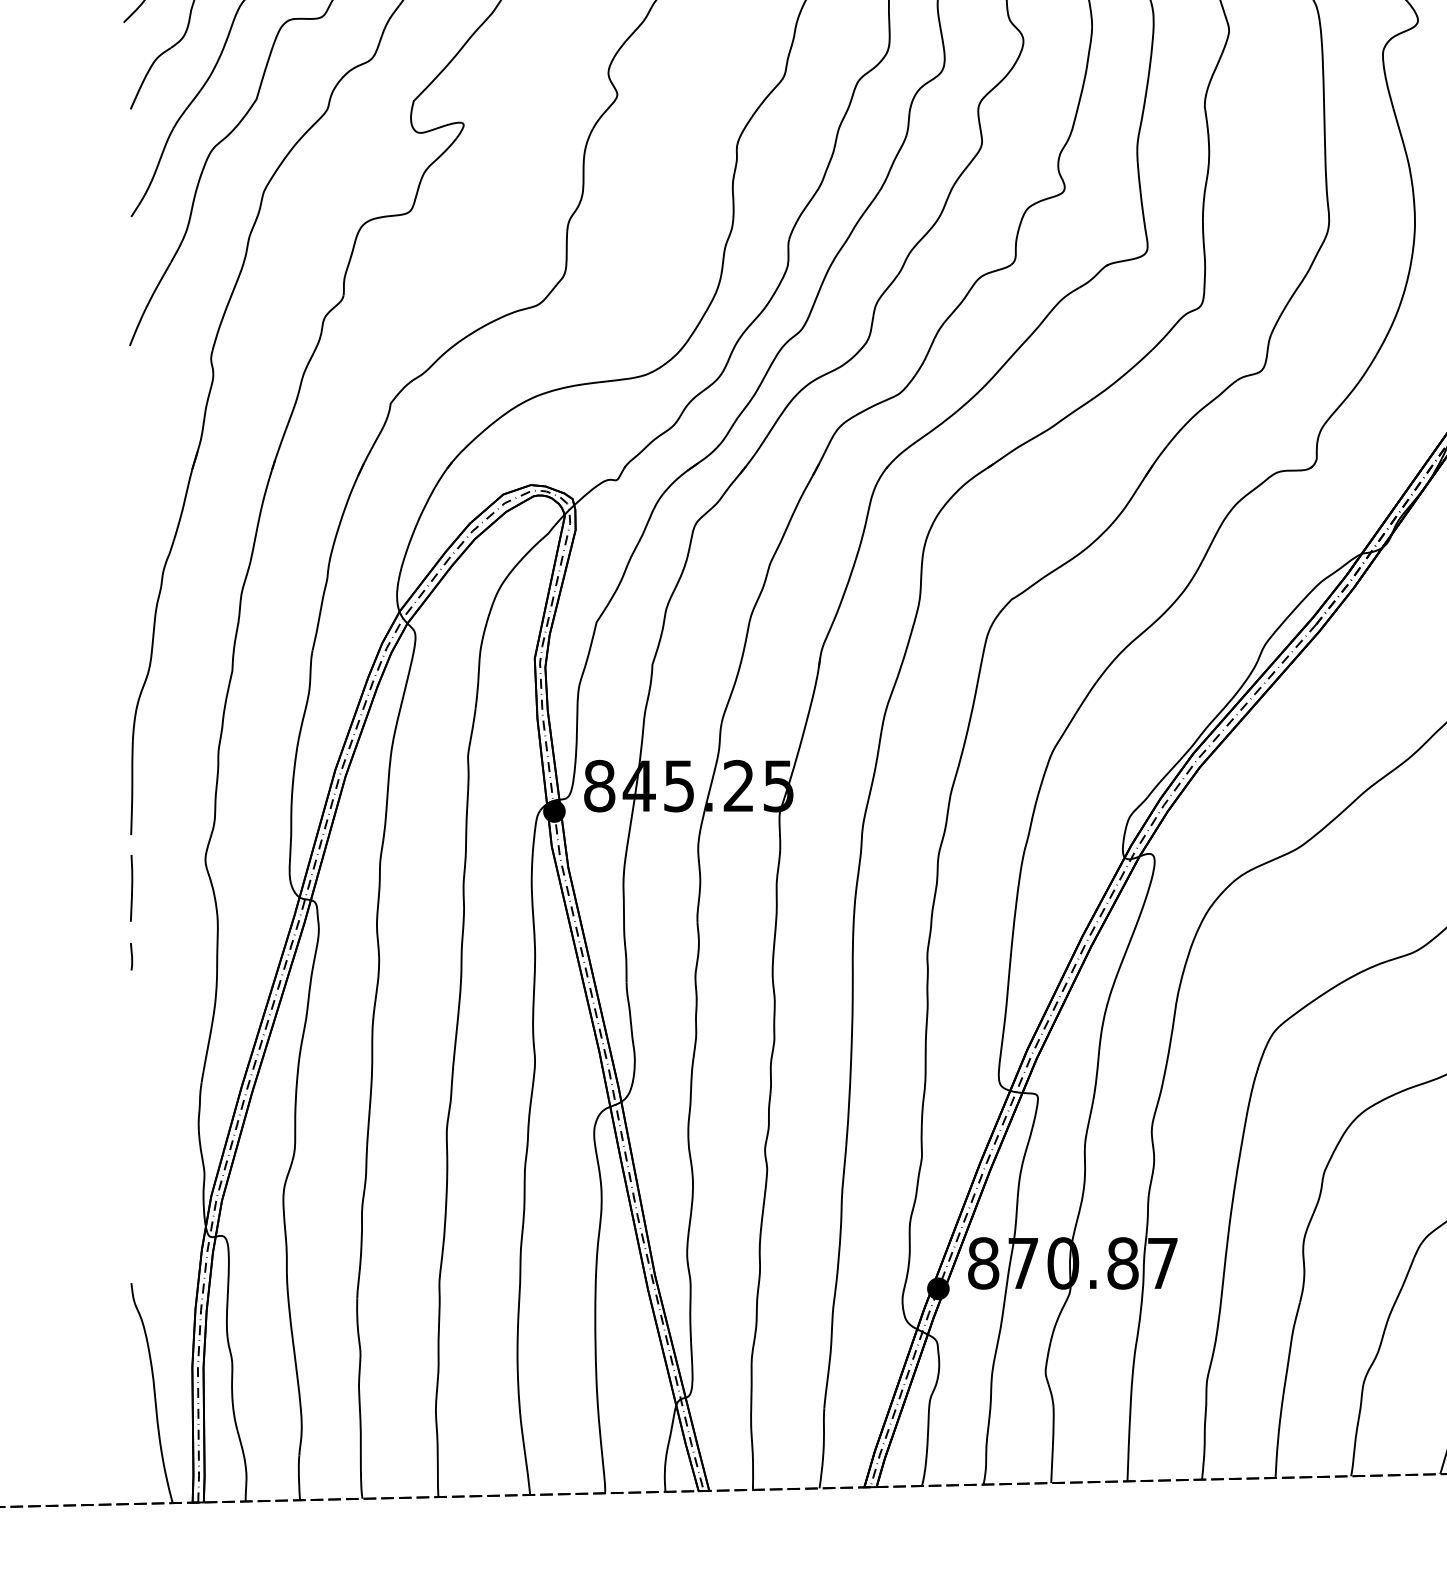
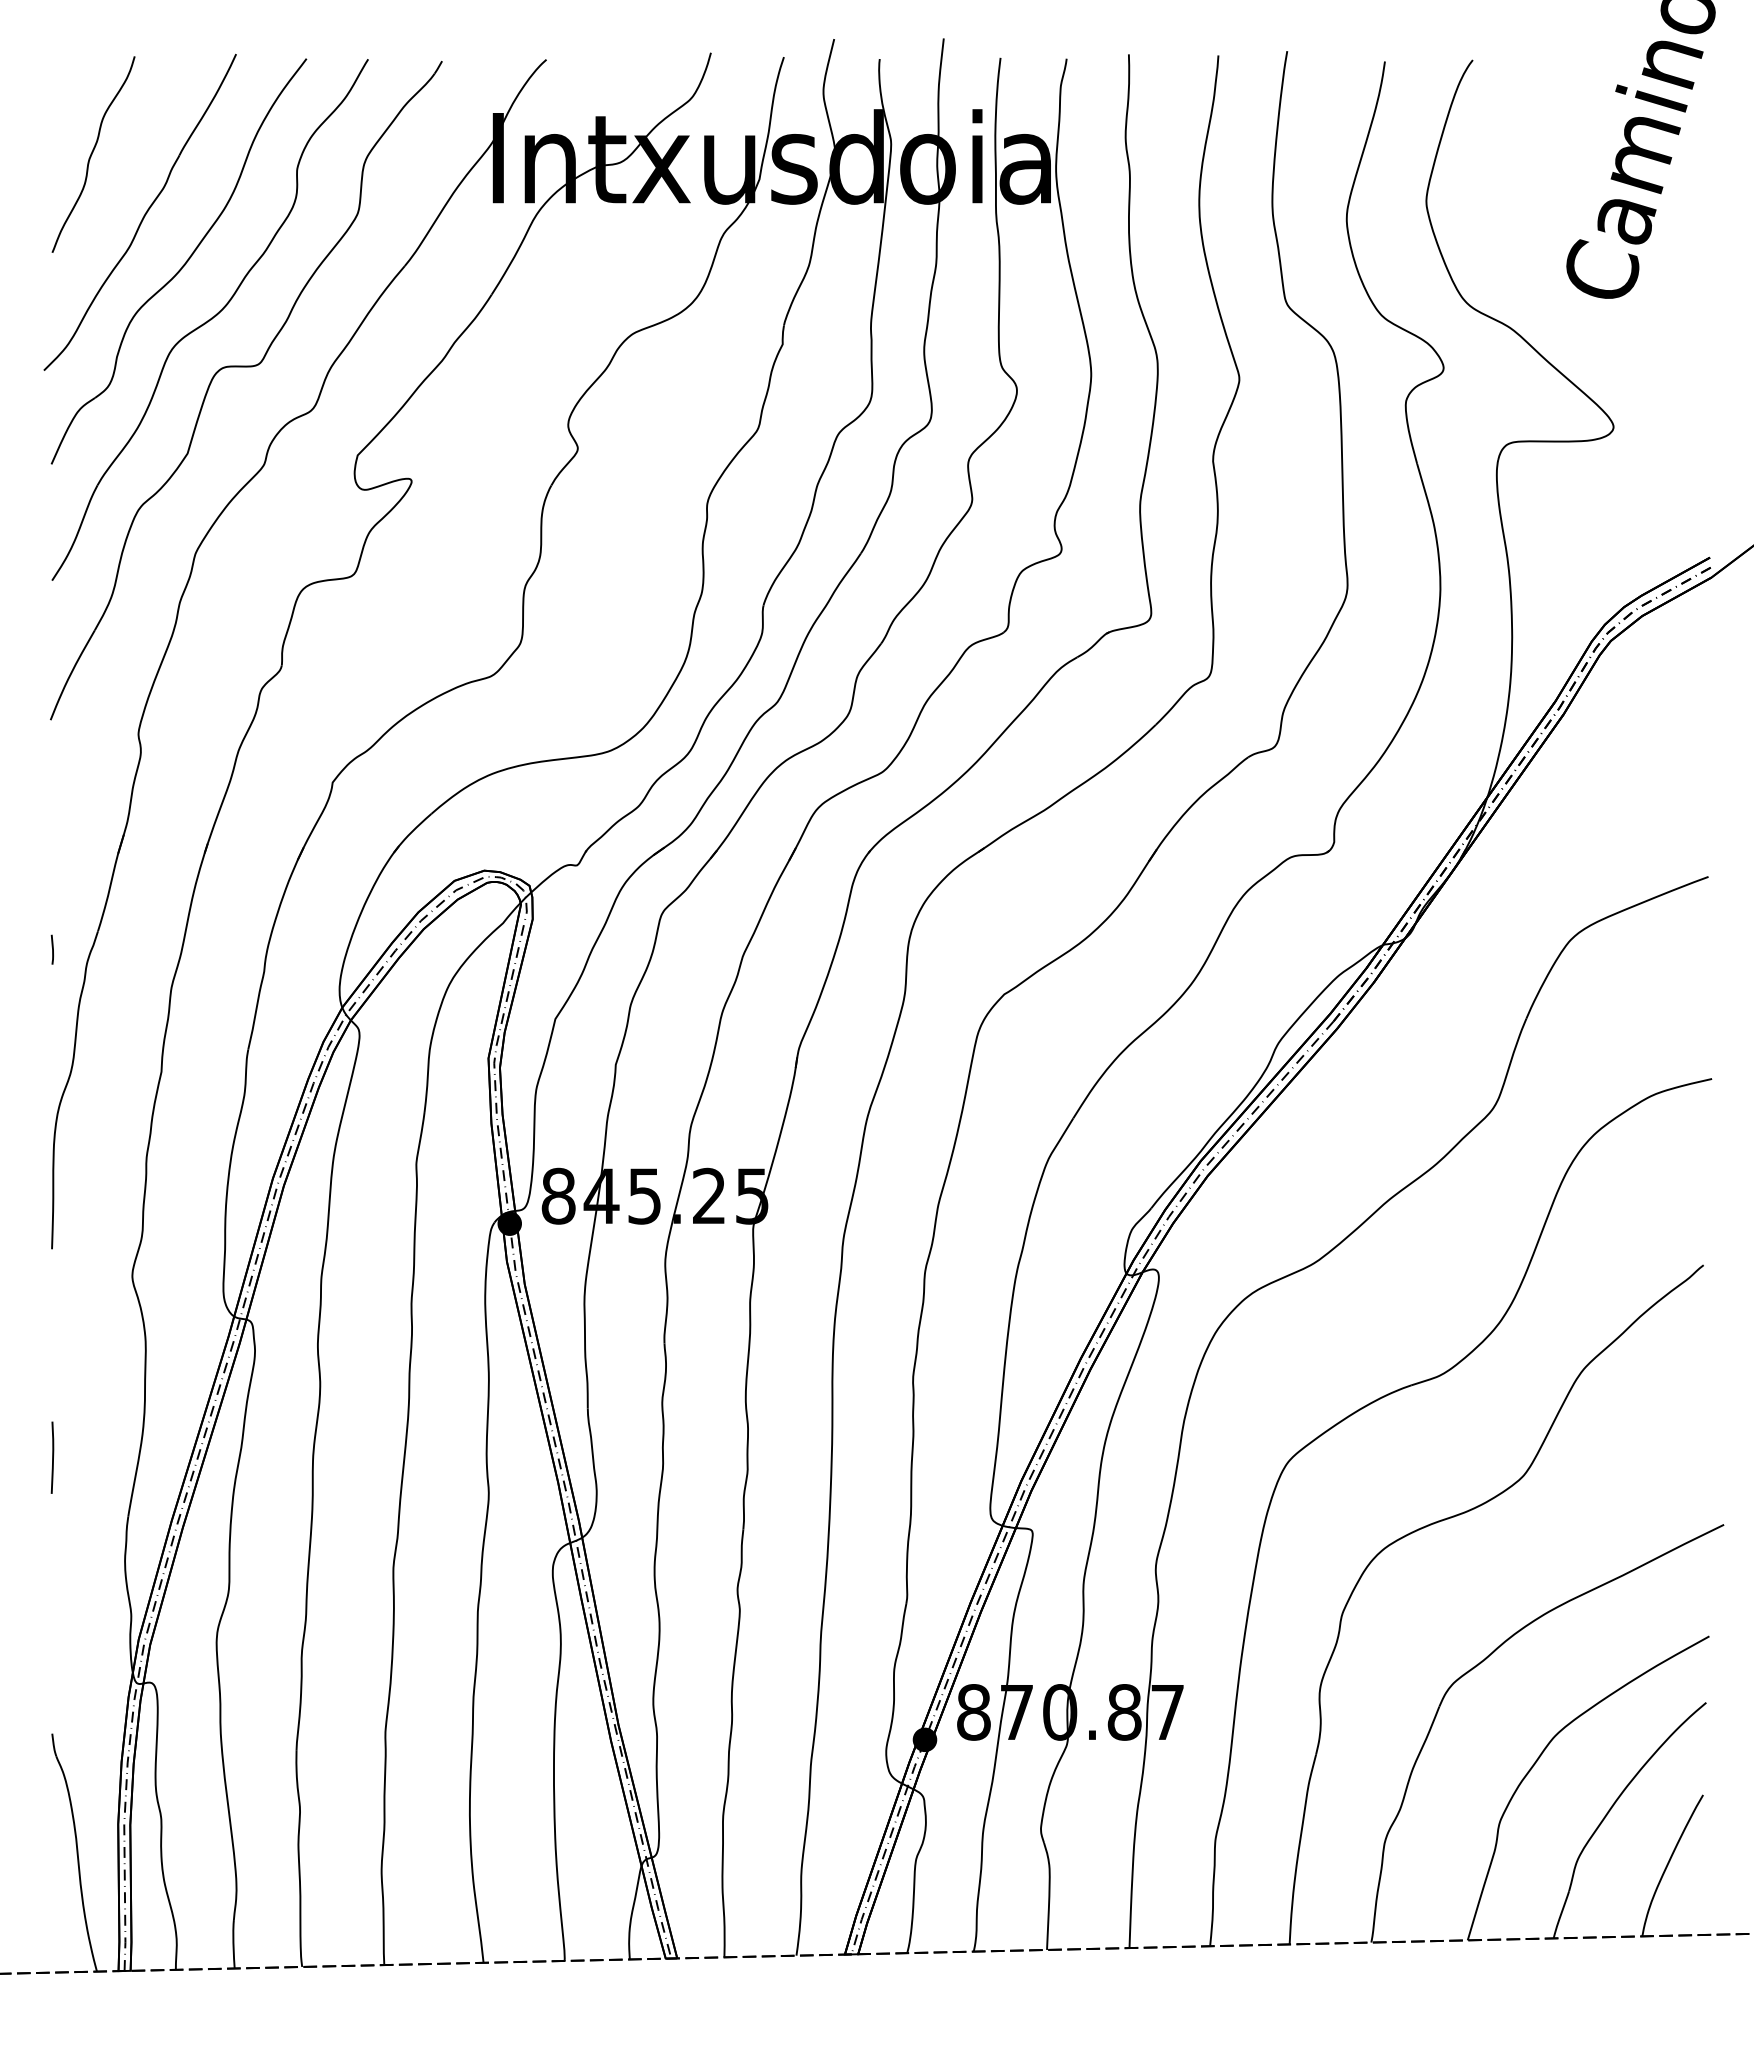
line: (131, 888) -> (52, 1457), moved
line: (131, 956) -> (52, 949), moved

